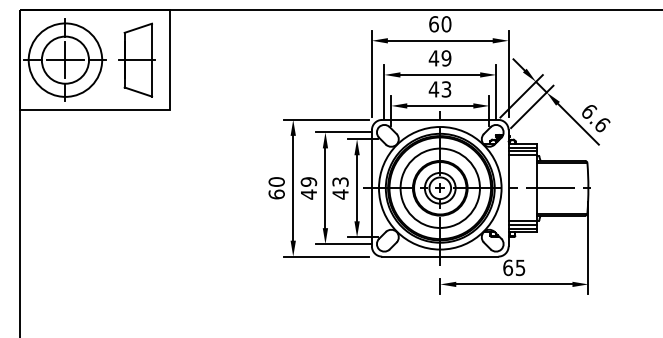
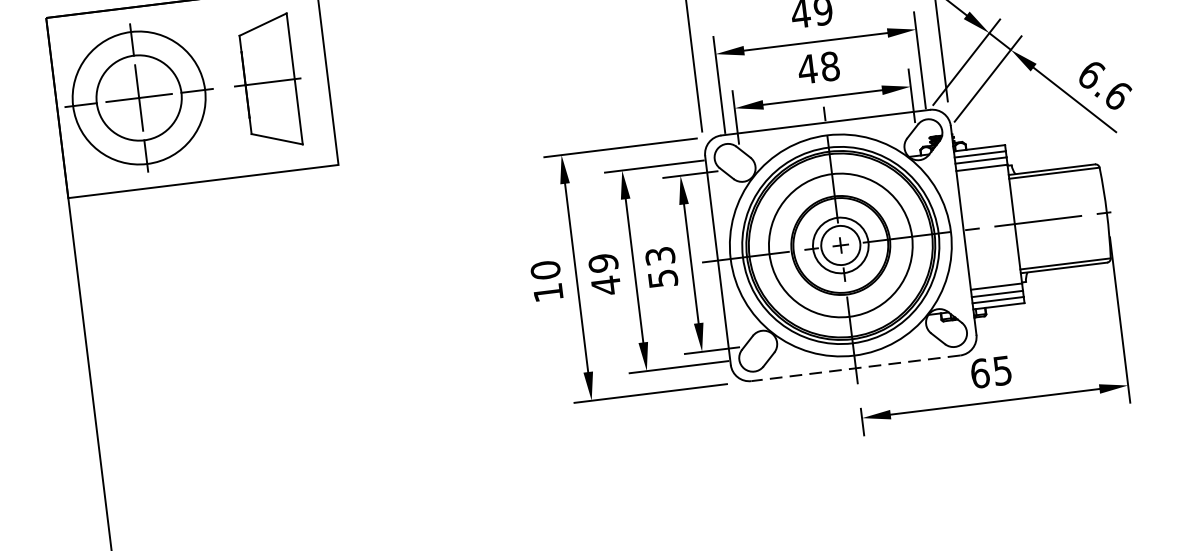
text: (446, 89) -> (830, 66), 43 -> 48
text: (276, 194) -> (547, 292), 60 -> 10
text: (340, 194) -> (662, 278), 43 -> 53
line: (439, 256) -> (854, 368), solid -> dashed

